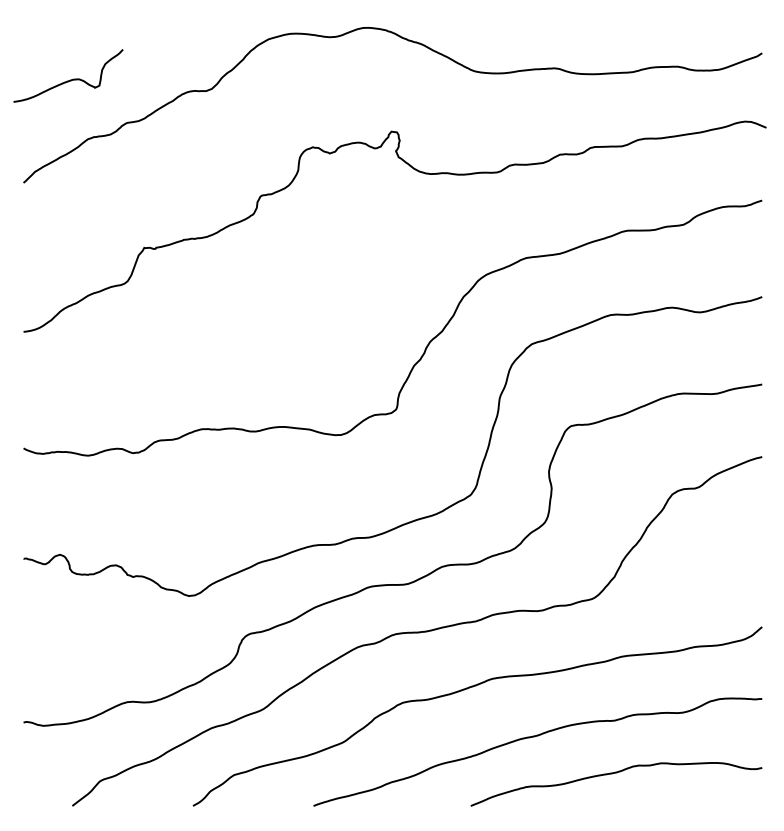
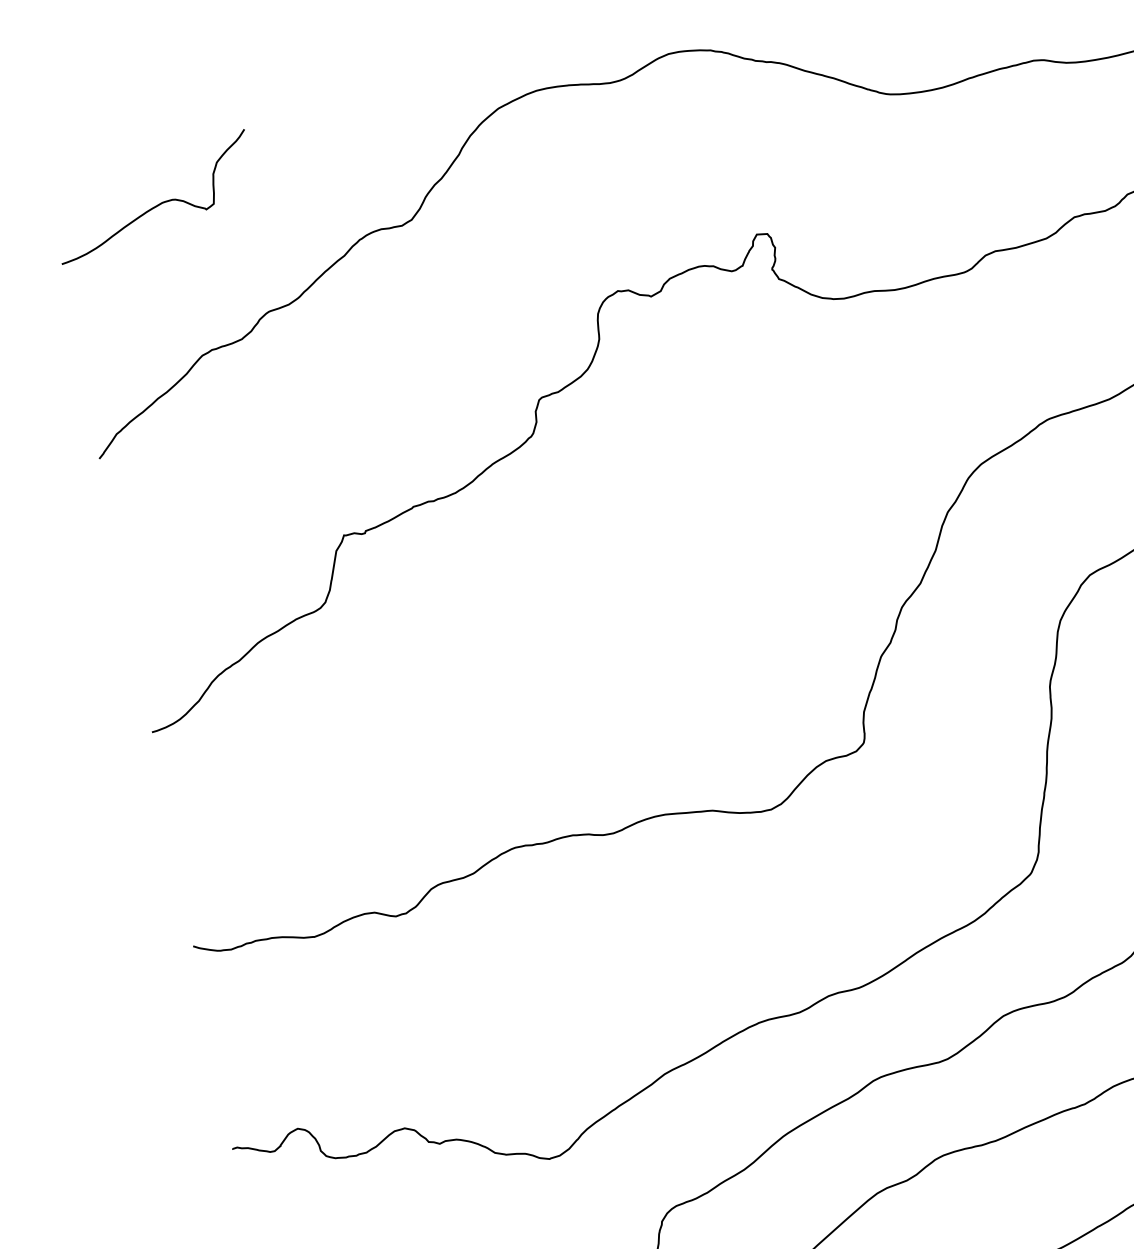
curve: (70, 79) -> (158, 202), moved

